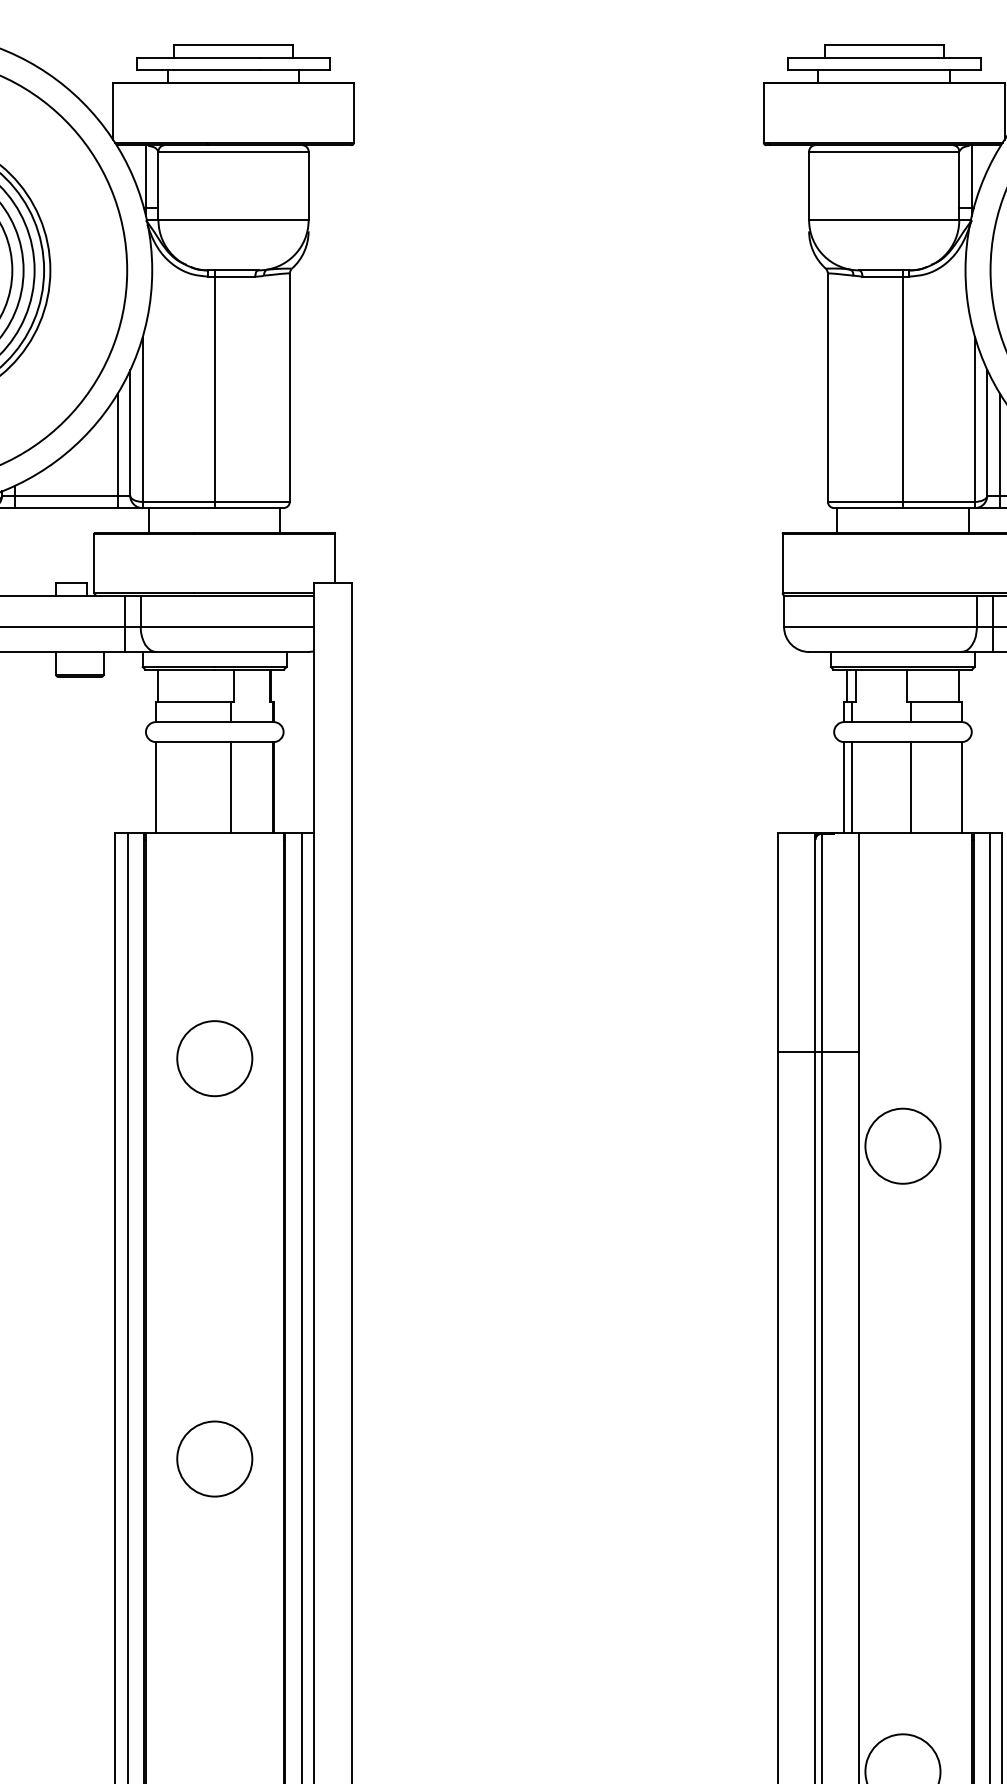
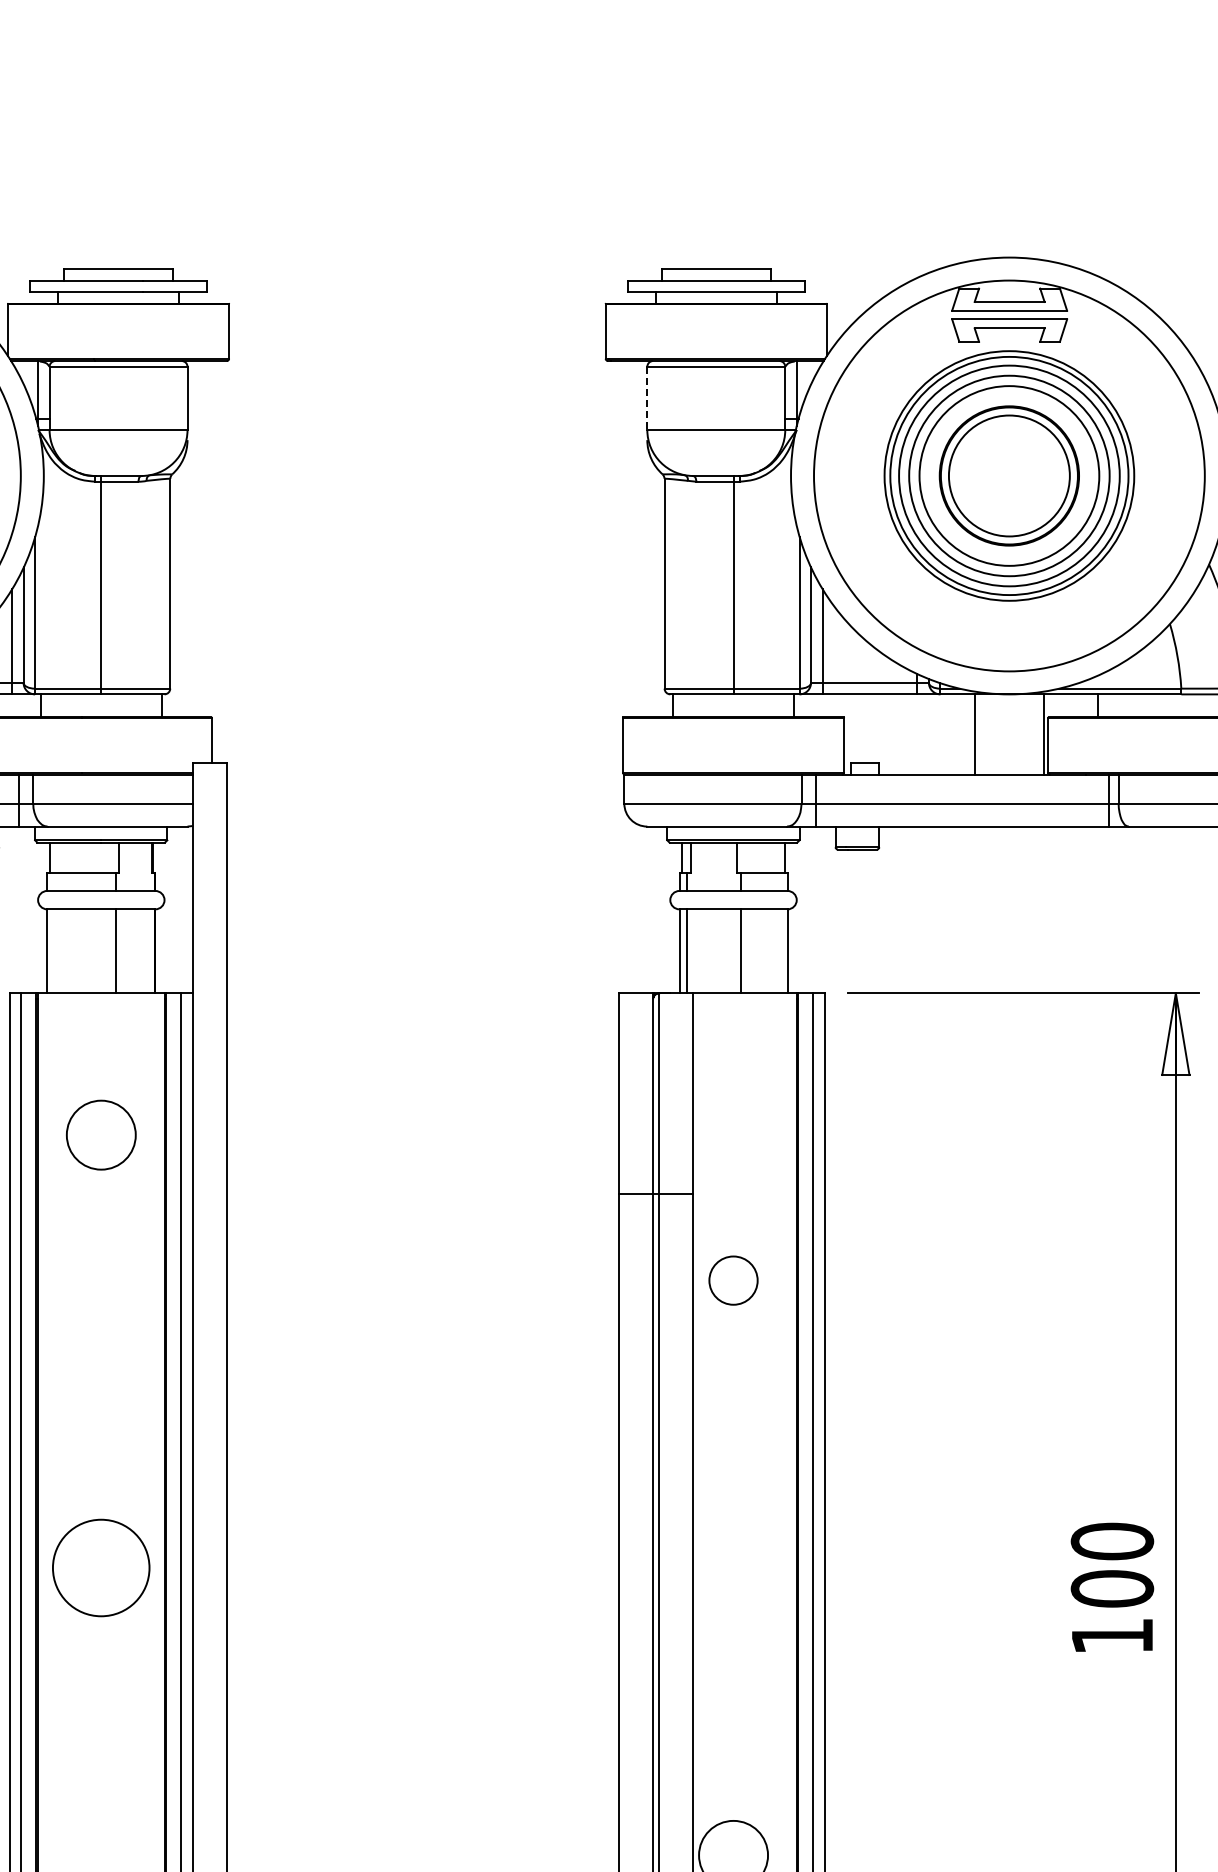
line: (809, 186) -> (647, 398), solid -> dashed
circle: (214, 1057) -> (101, 1134), moved
circle: (902, 1146) -> (733, 1280), size x0.7
circle: (214, 1458) -> (101, 1567), size x1.4

